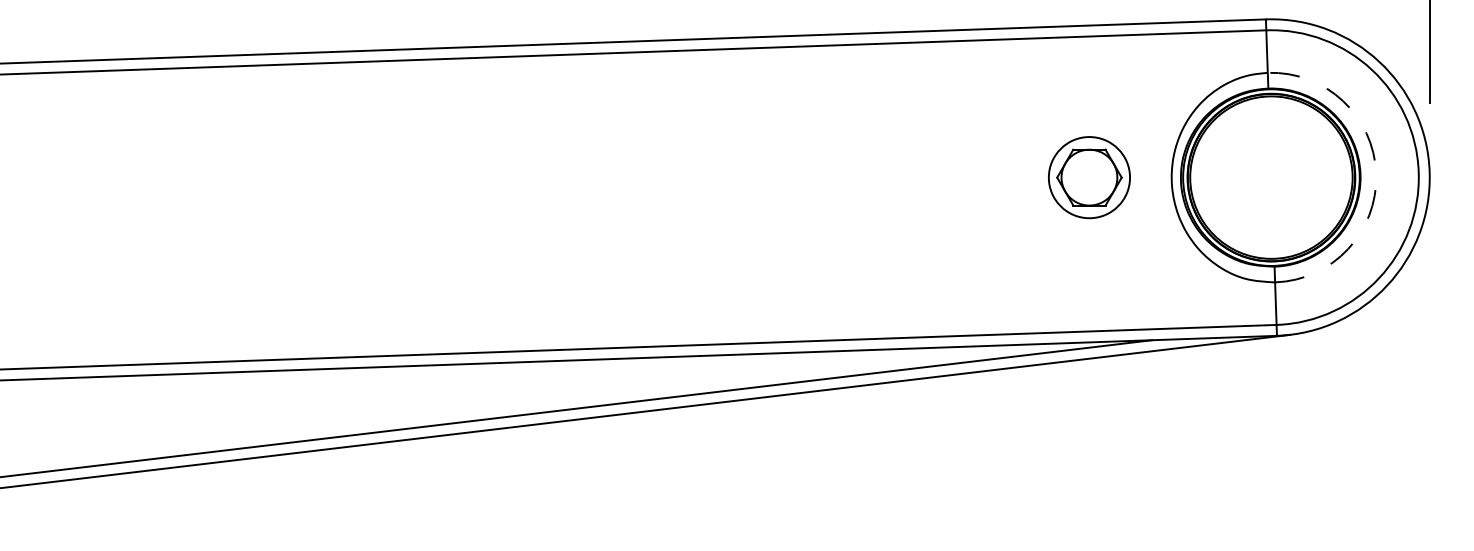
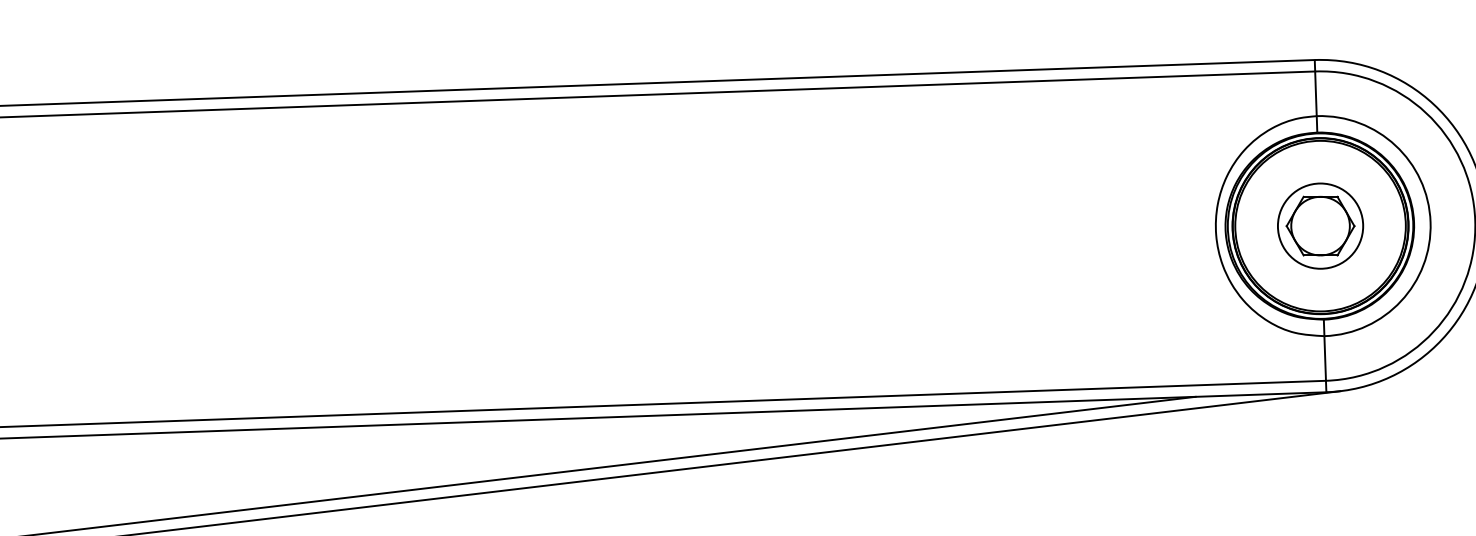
arc: (1376, 173) -> (1430, 221), dashed -> solid
part: (1089, 177) -> (1320, 226), moved

